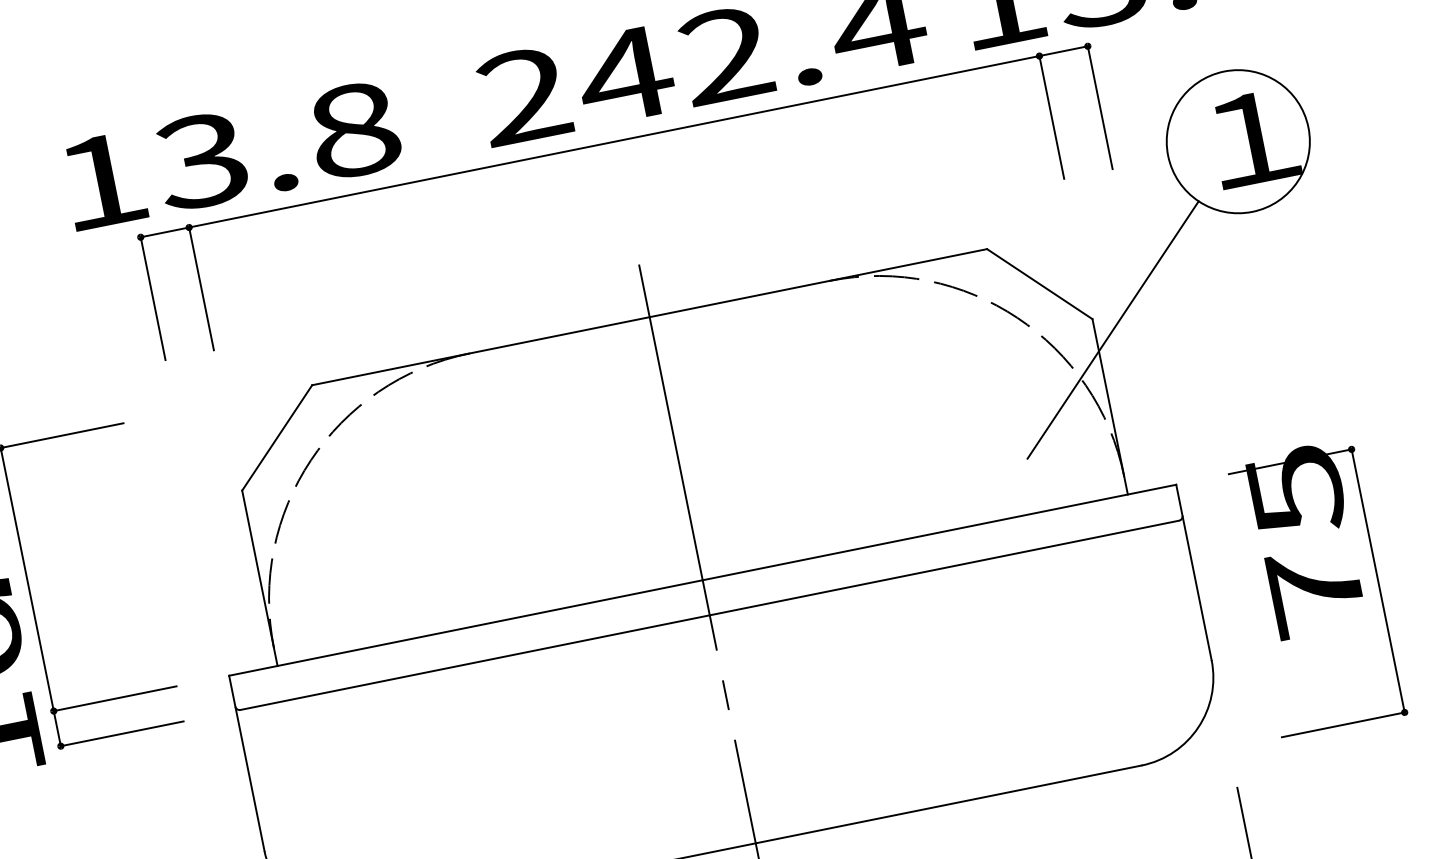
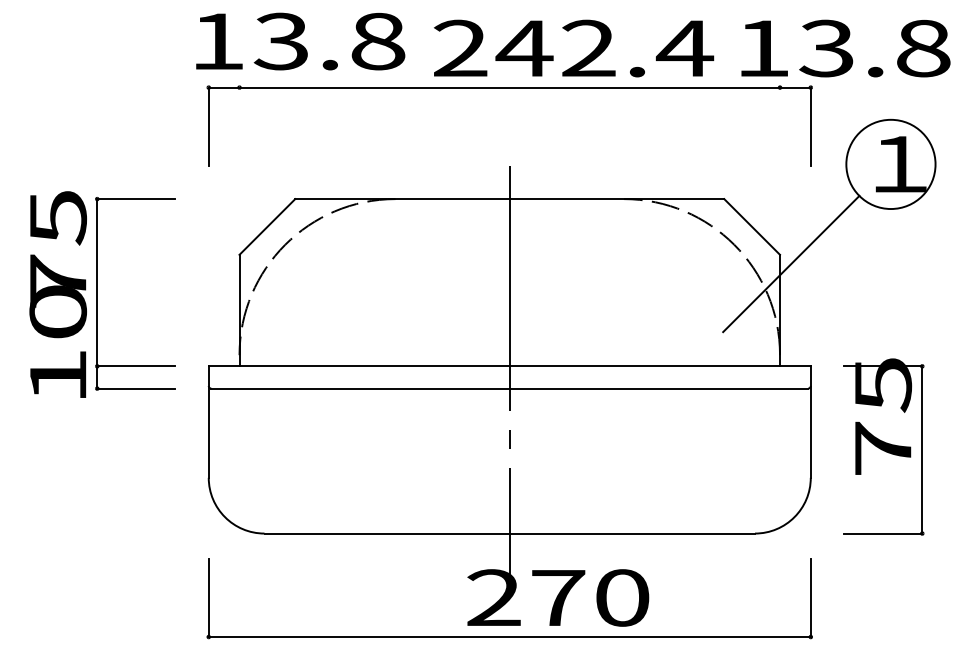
line: (1052, 117) -> (780, 126), removed
text: (231, 154) -> (300, 41), moved
line: (201, 288) -> (239, 126), removed

